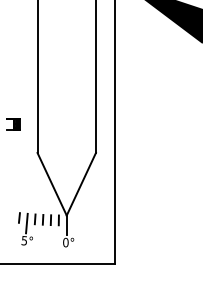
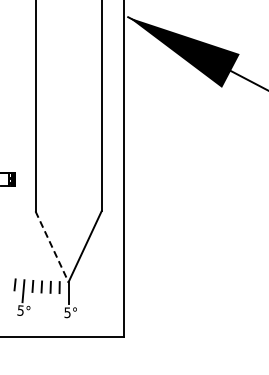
line: (52, 184) -> (52, 247), solid -> dashed
text: (65, 242) -> (67, 312), 0° -> 5°

